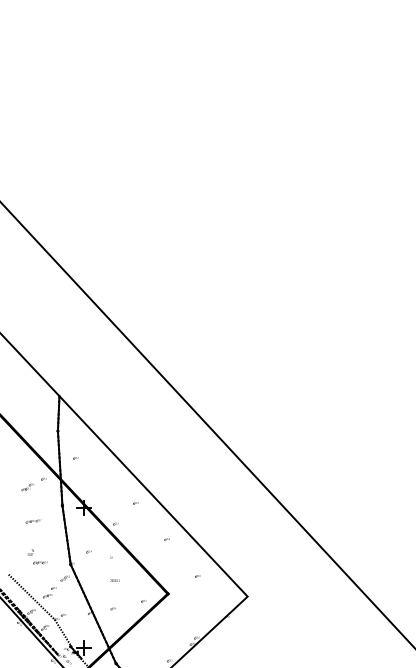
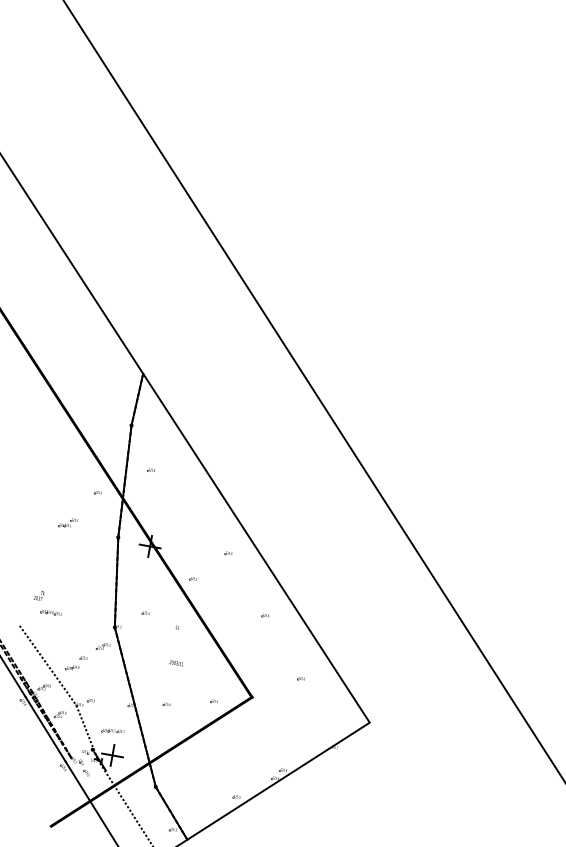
part: (27, 487) -> (67, 523), moved
part: (32, 521) -> (111, 731), moved
part: (37, 556) -> (48, 603), moved

